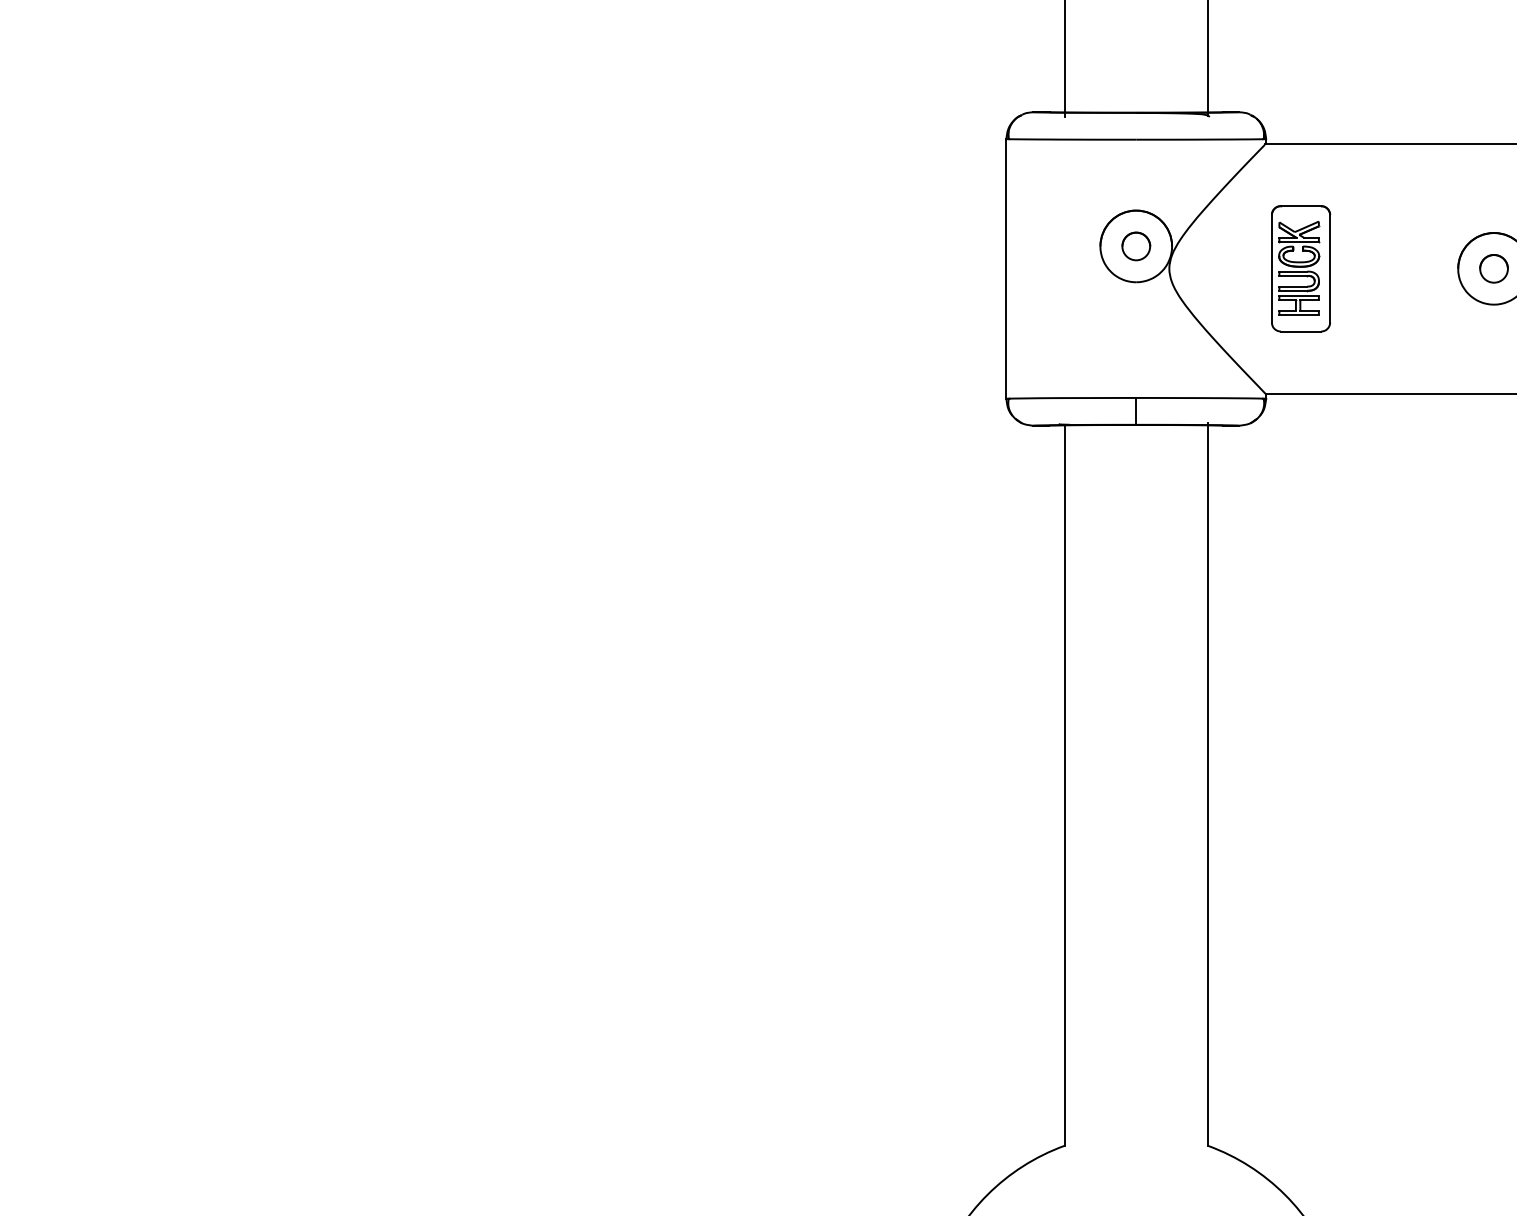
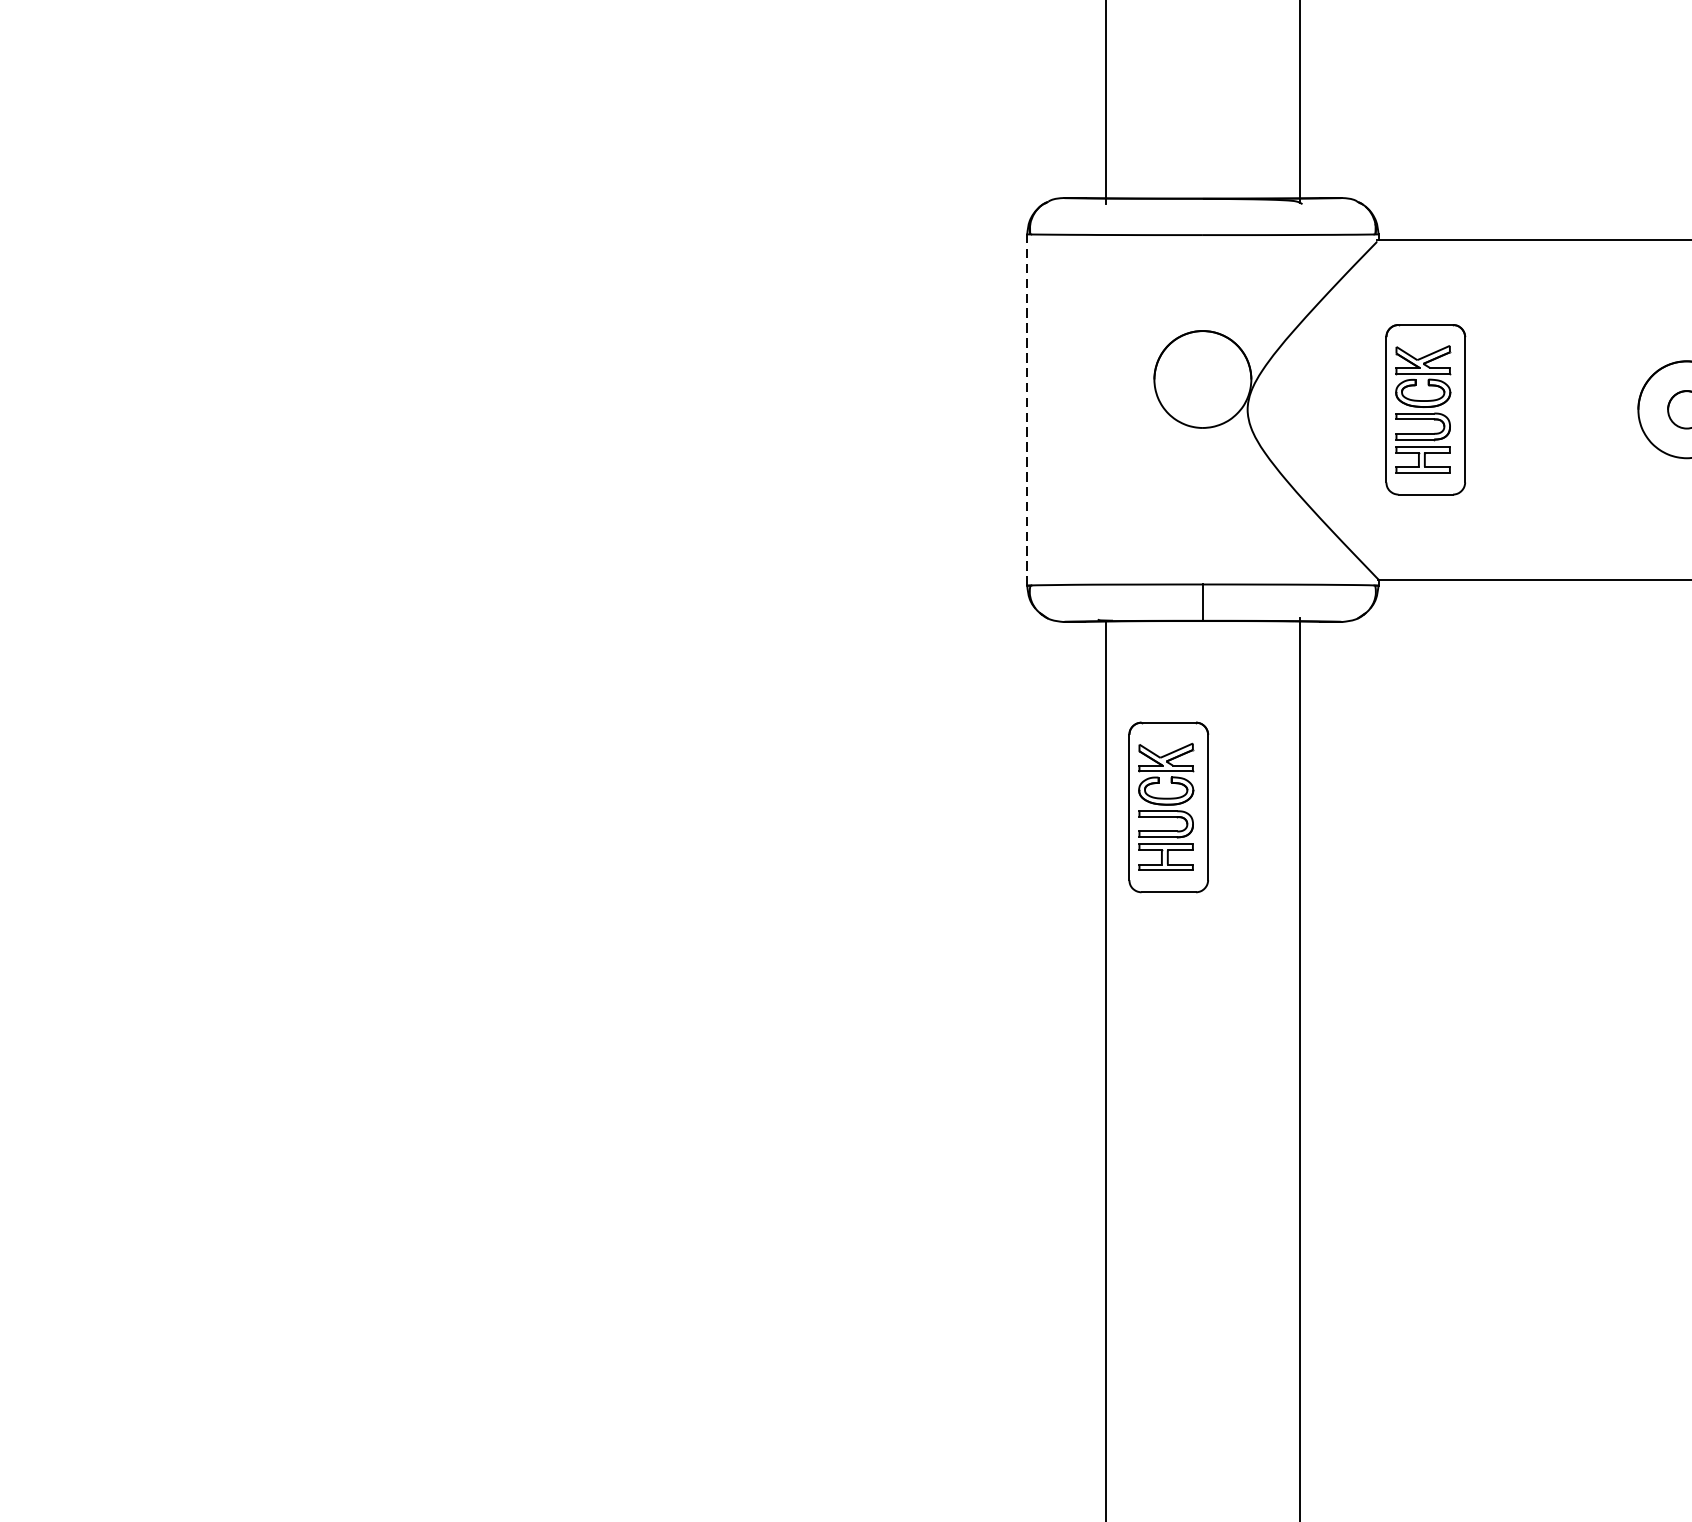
part: (1136, 246) -> (1203, 379), removed
line: (1006, 269) -> (1027, 410), solid -> dashed
part: (1111, 562) -> (1169, 807), added

